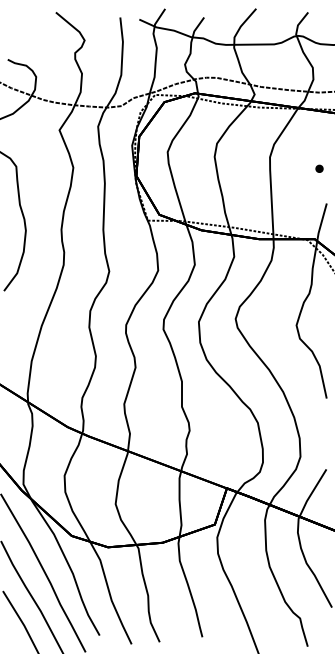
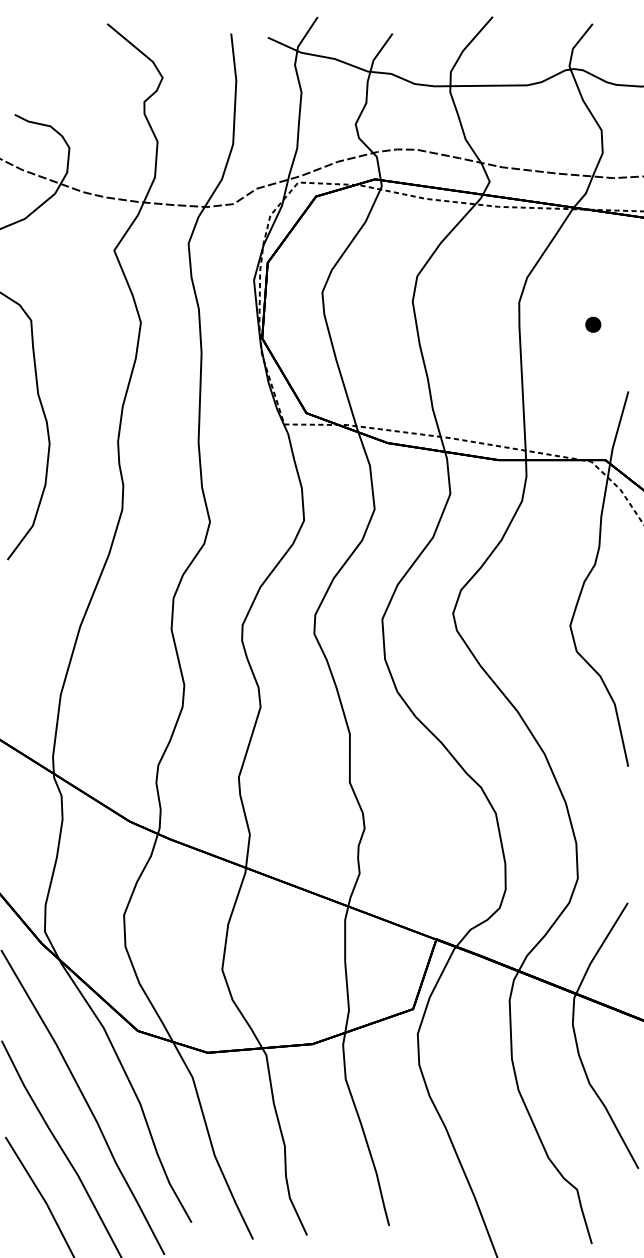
part: (319, 168) -> (593, 324), moved

